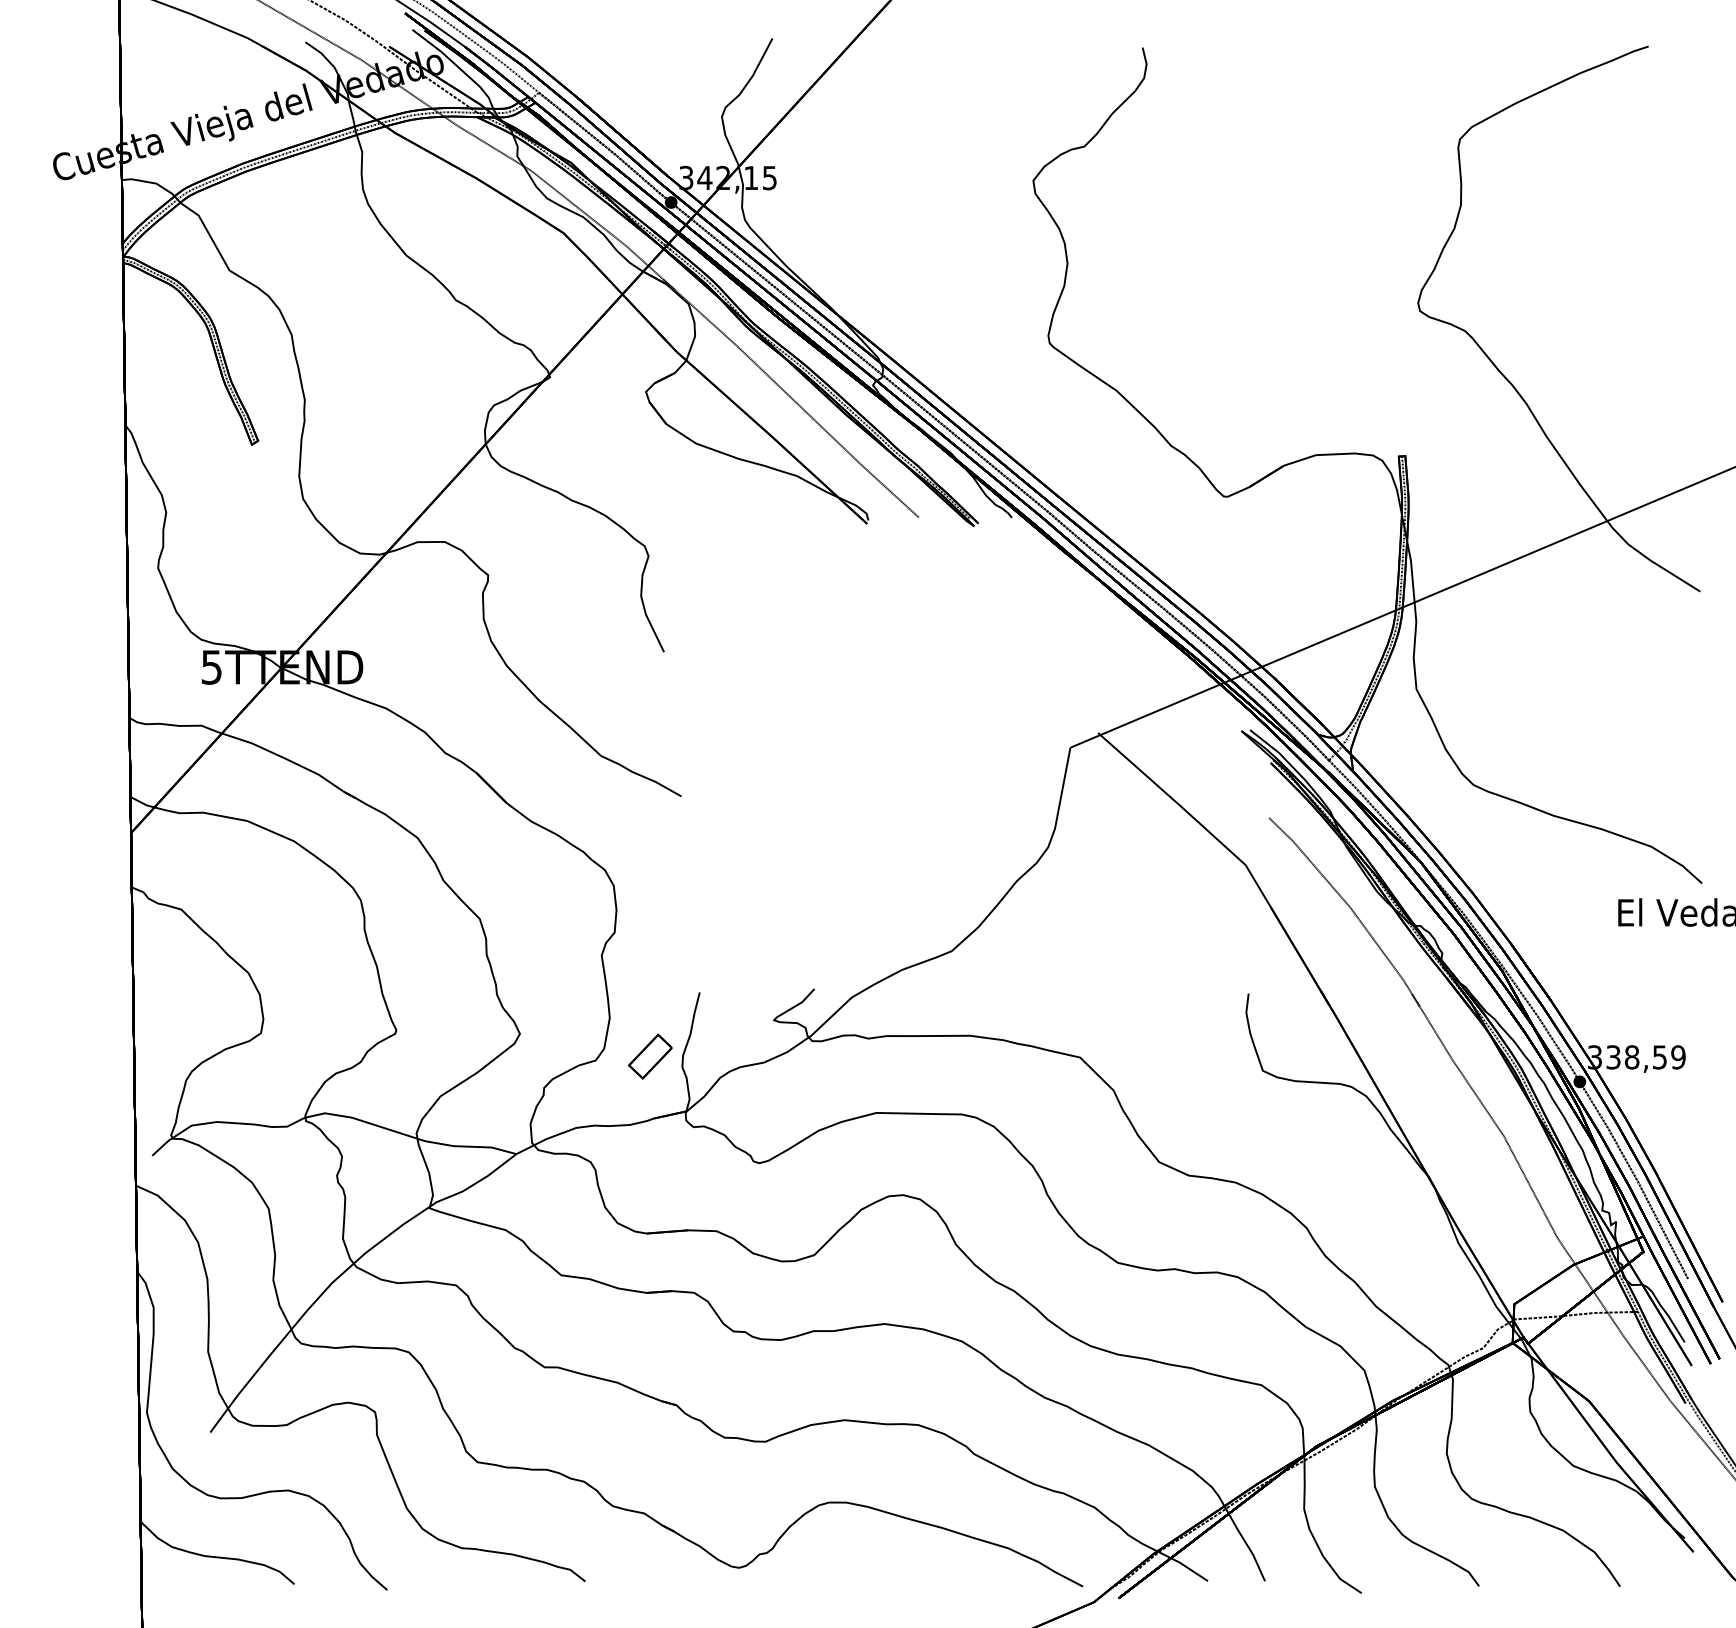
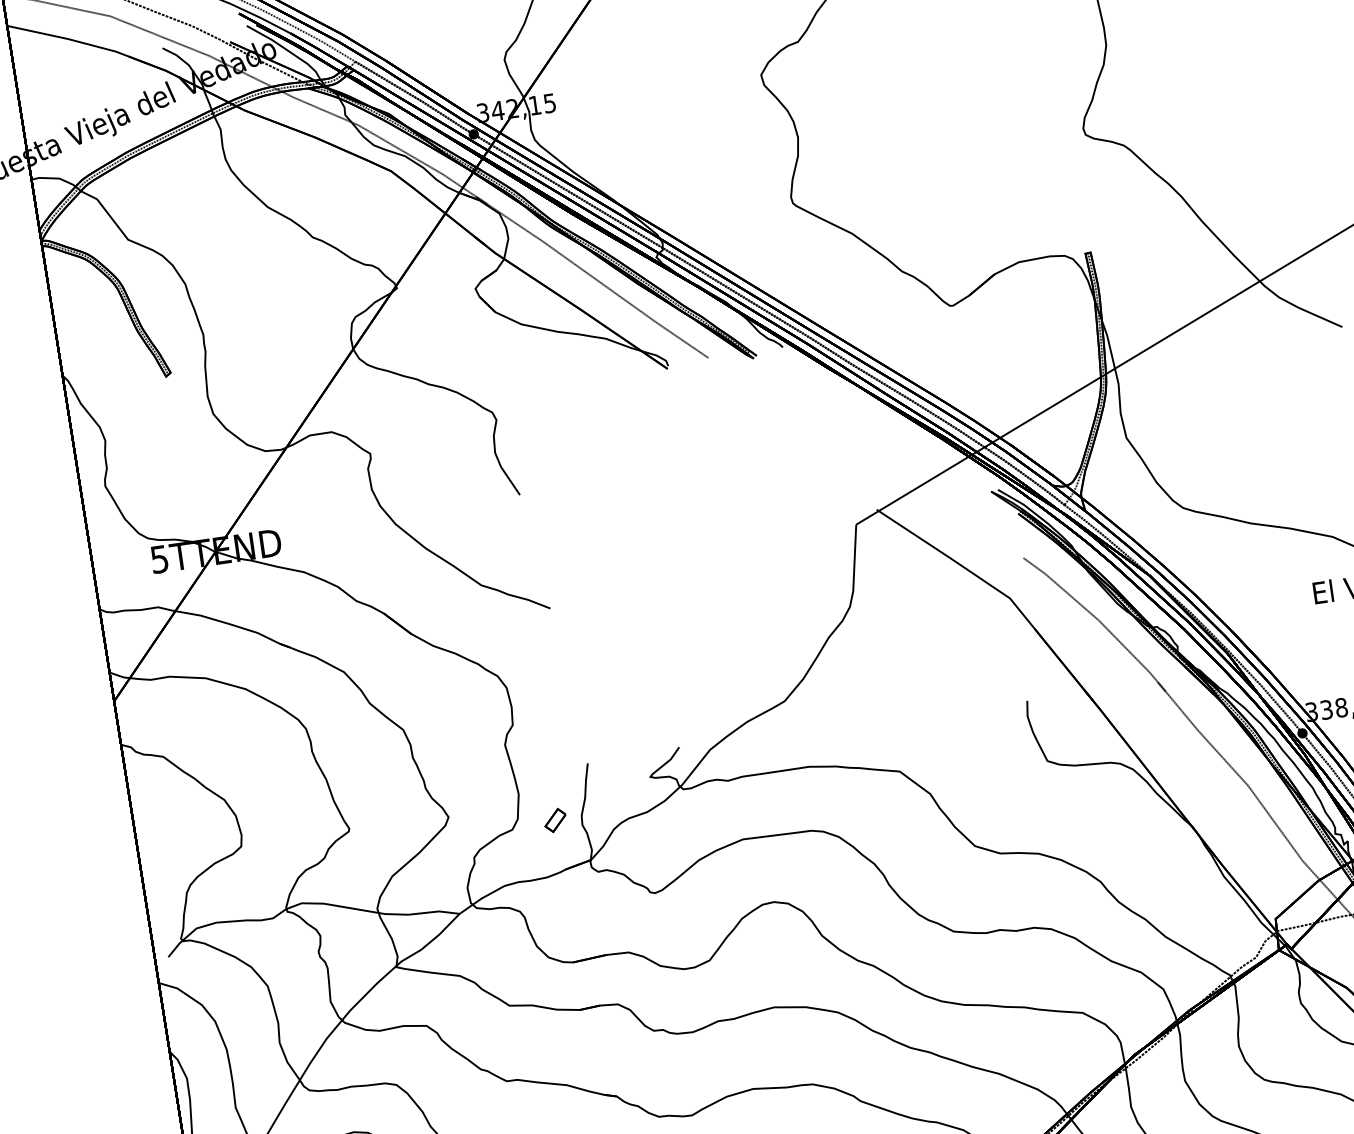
part: (649, 1056) -> (554, 820), size x0.62

